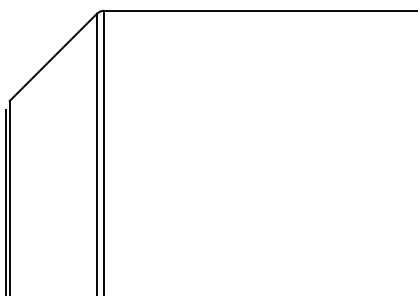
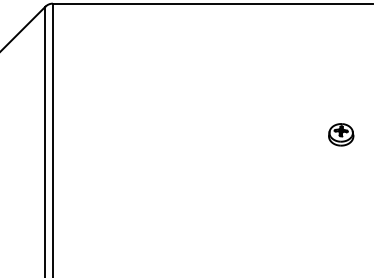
part: (392, 141) -> (341, 134), added

